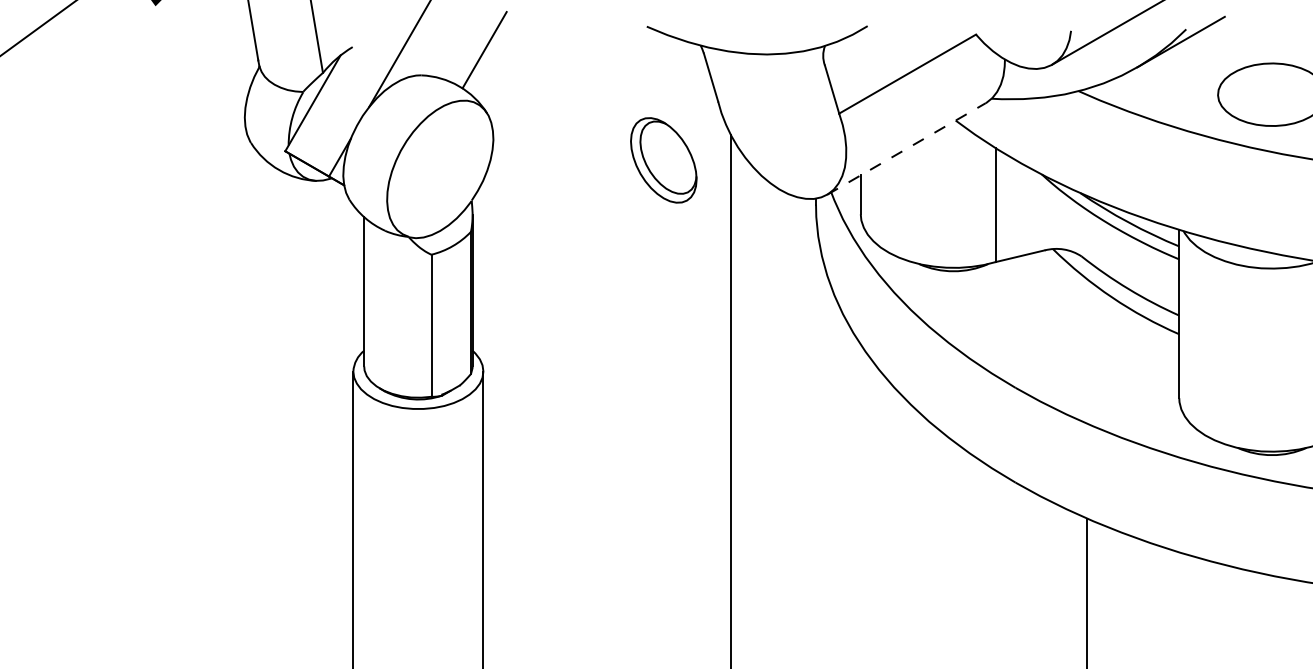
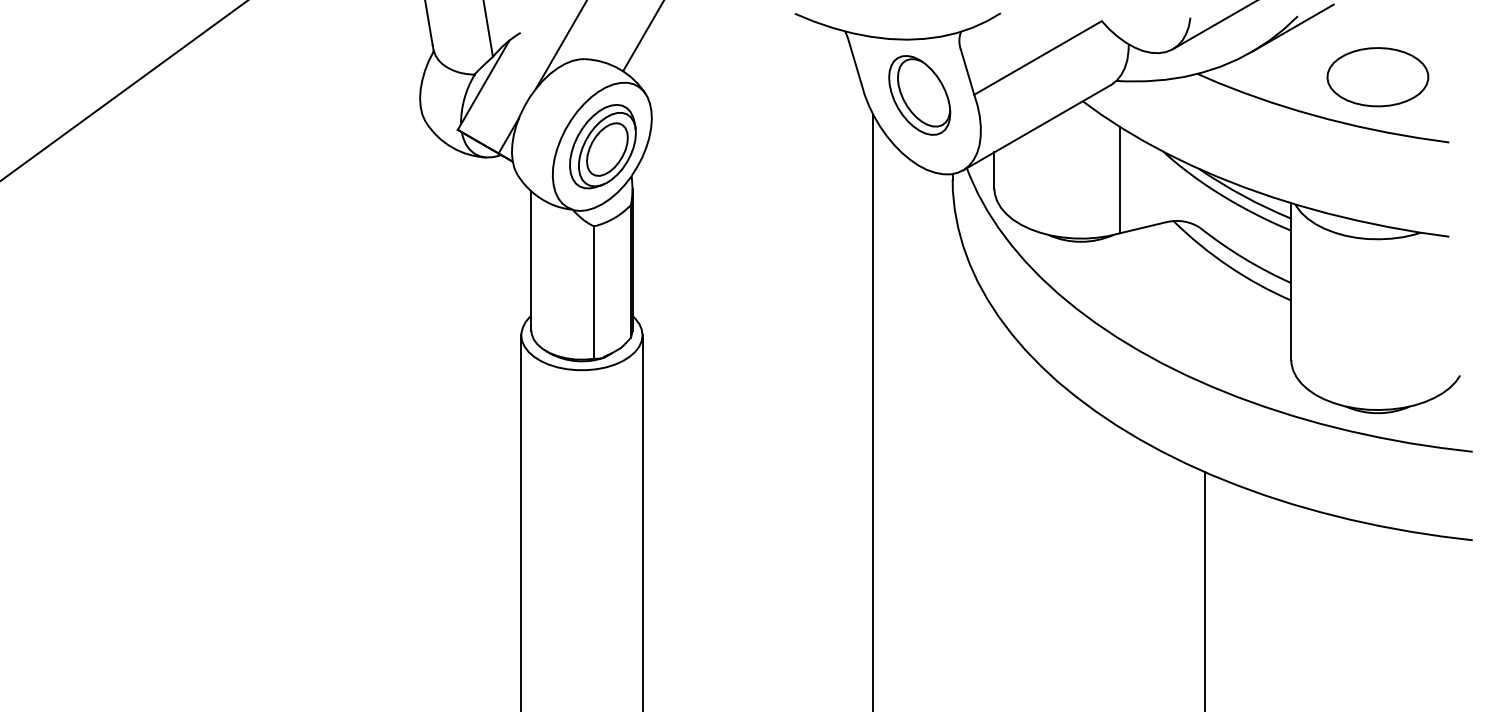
line: (907, 148) -> (1037, 127), dashed -> solid
part: (663, 160) -> (919, 95), moved
part: (440, 169) -> (602, 146), added

